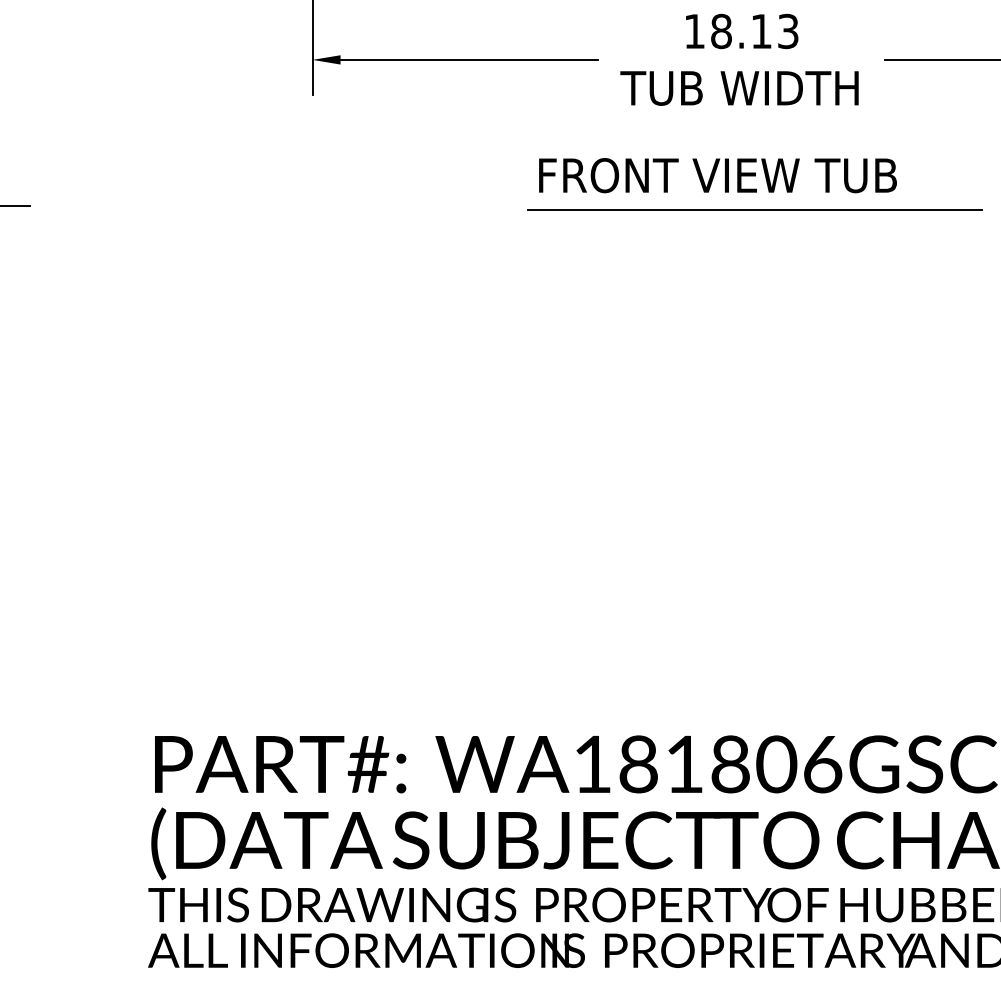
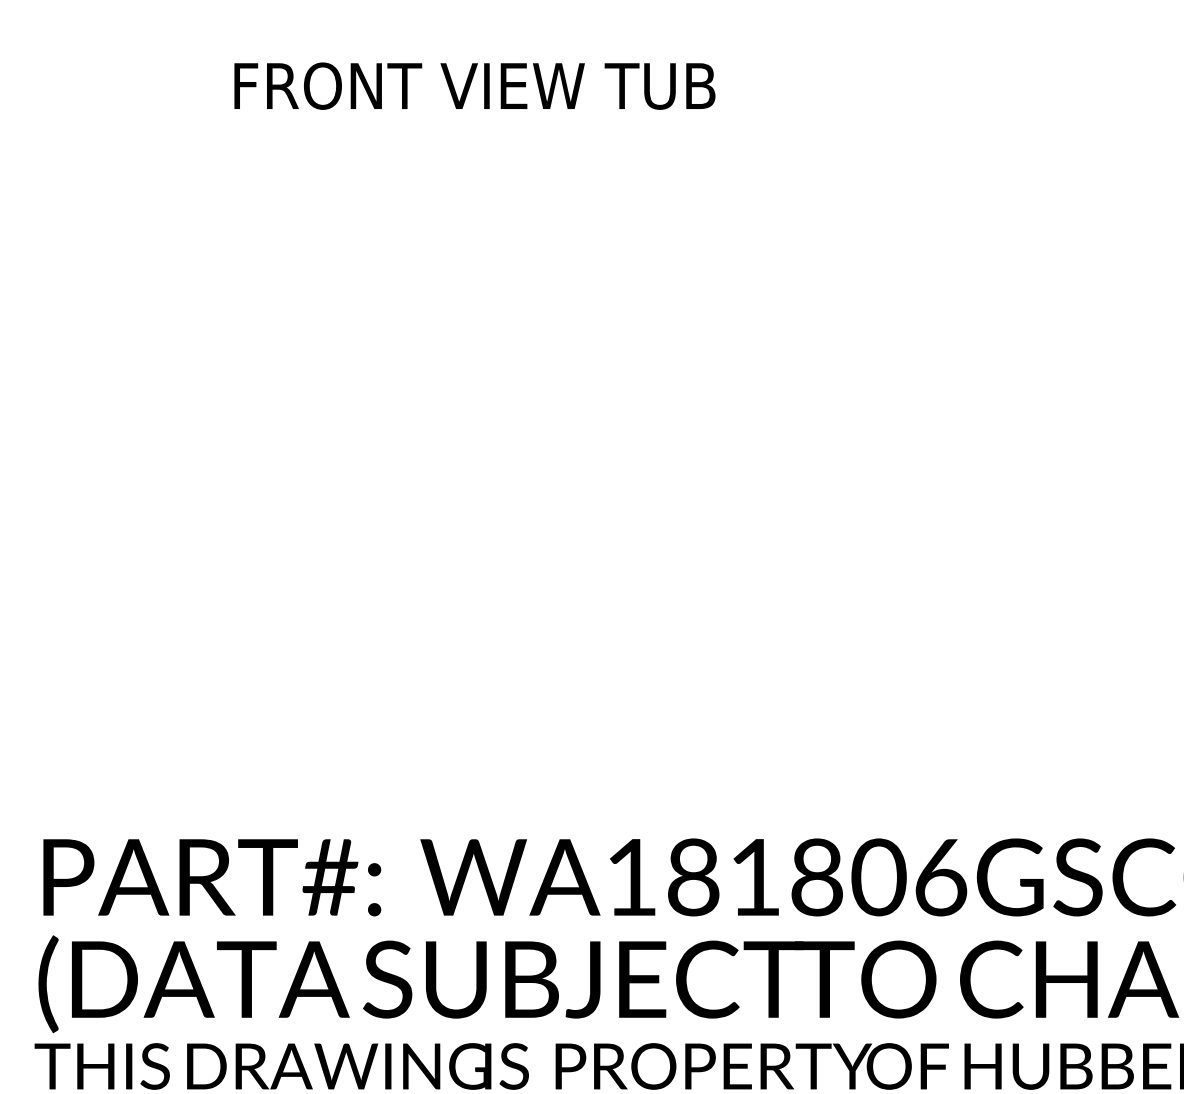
text: (717, 175) -> (474, 86), moved
line: (754, 209) -> (849, 131), removed

